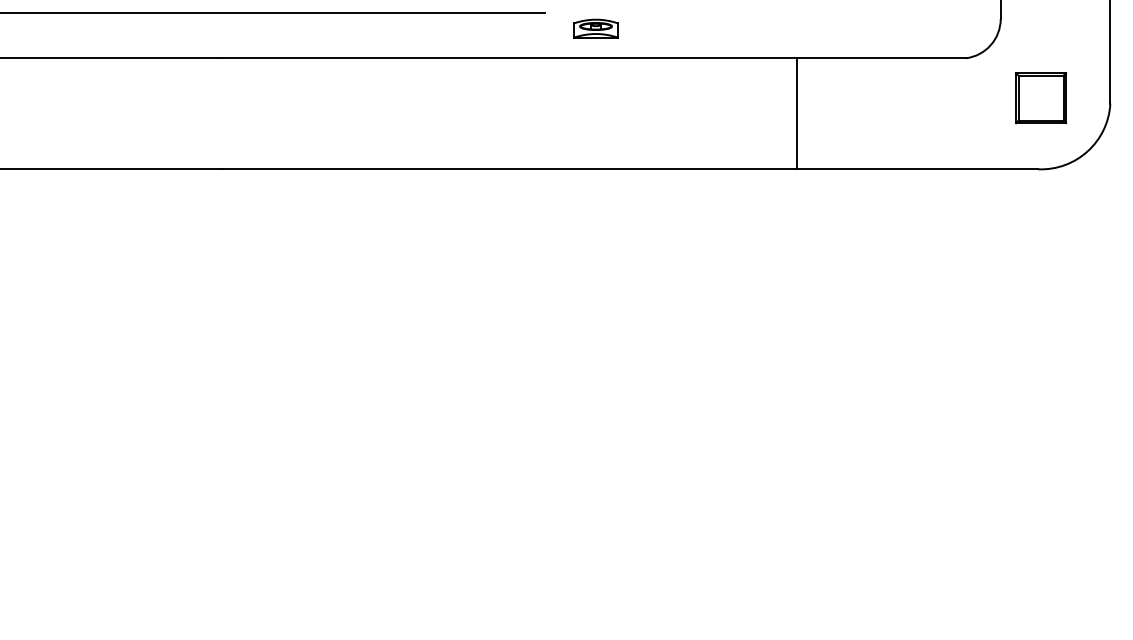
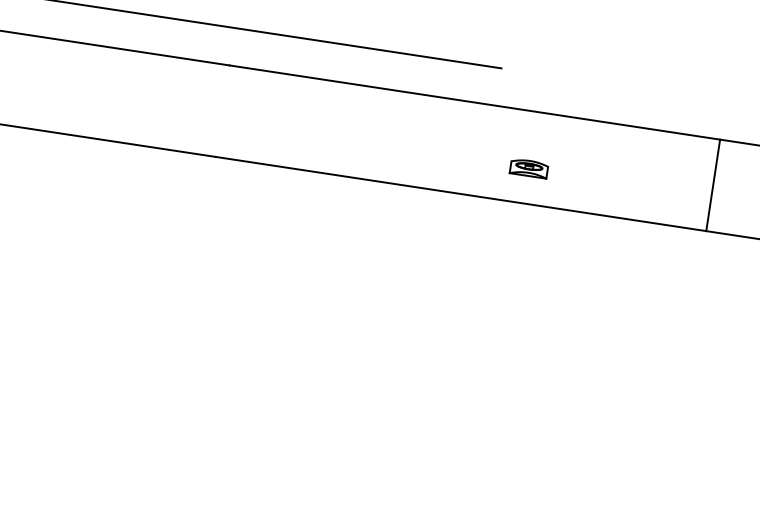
part: (595, 28) -> (528, 168), moved
line: (797, 113) -> (713, 185), moved

